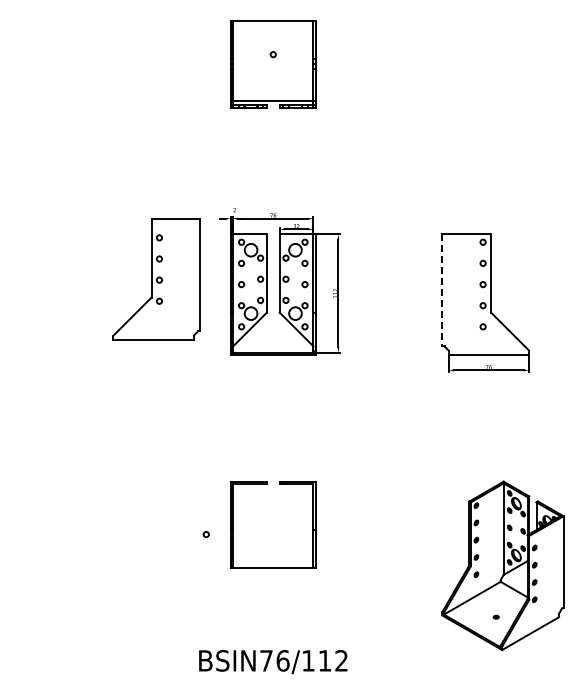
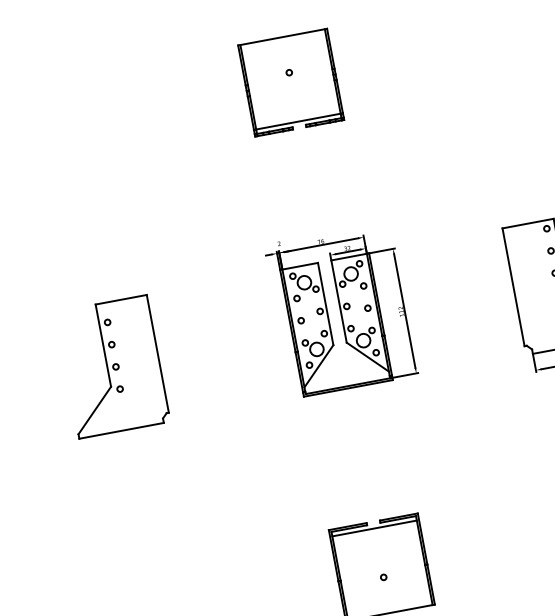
part: (156, 279) -> (112, 366), moved
line: (442, 290) -> (513, 287), dashed -> solid
line: (273, 488) -> (374, 528), added
circle: (205, 534) -> (382, 577), moved

